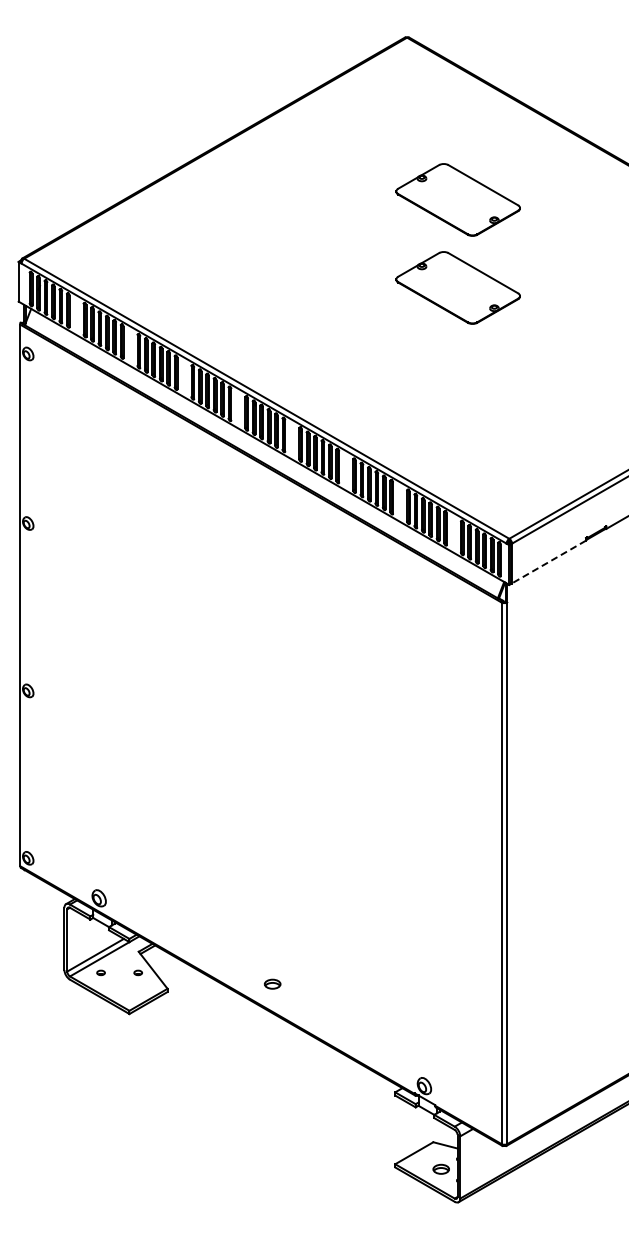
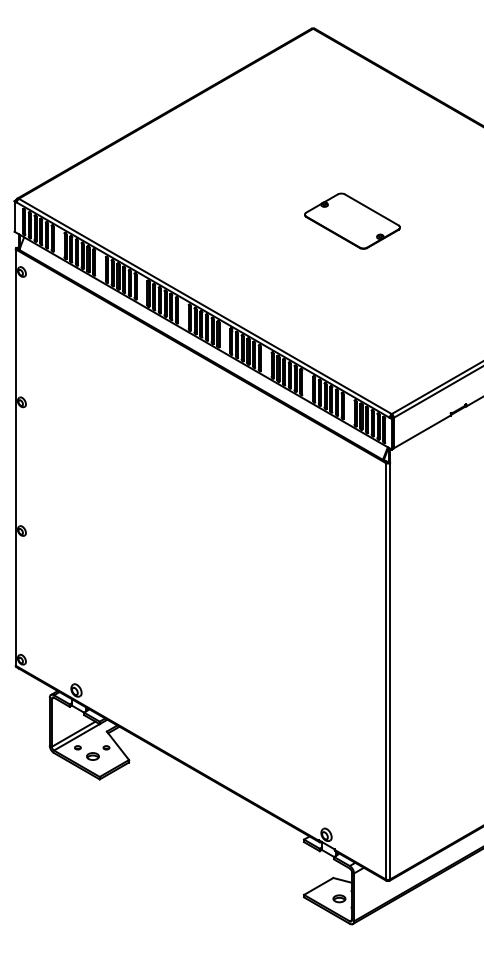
part: (457, 199) -> (351, 153), removed
line: (548, 562) -> (421, 432), dashed -> solid
part: (272, 983) -> (92, 755), moved

